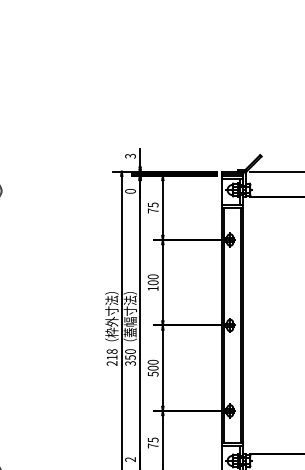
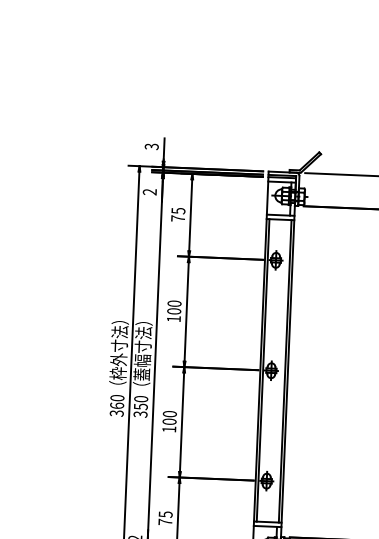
text: (130, 191) -> (149, 192), 0 -> 2
text: (111, 357) -> (116, 405), 218 -> 360
text: (153, 373) -> (169, 428), 500 -> 100

